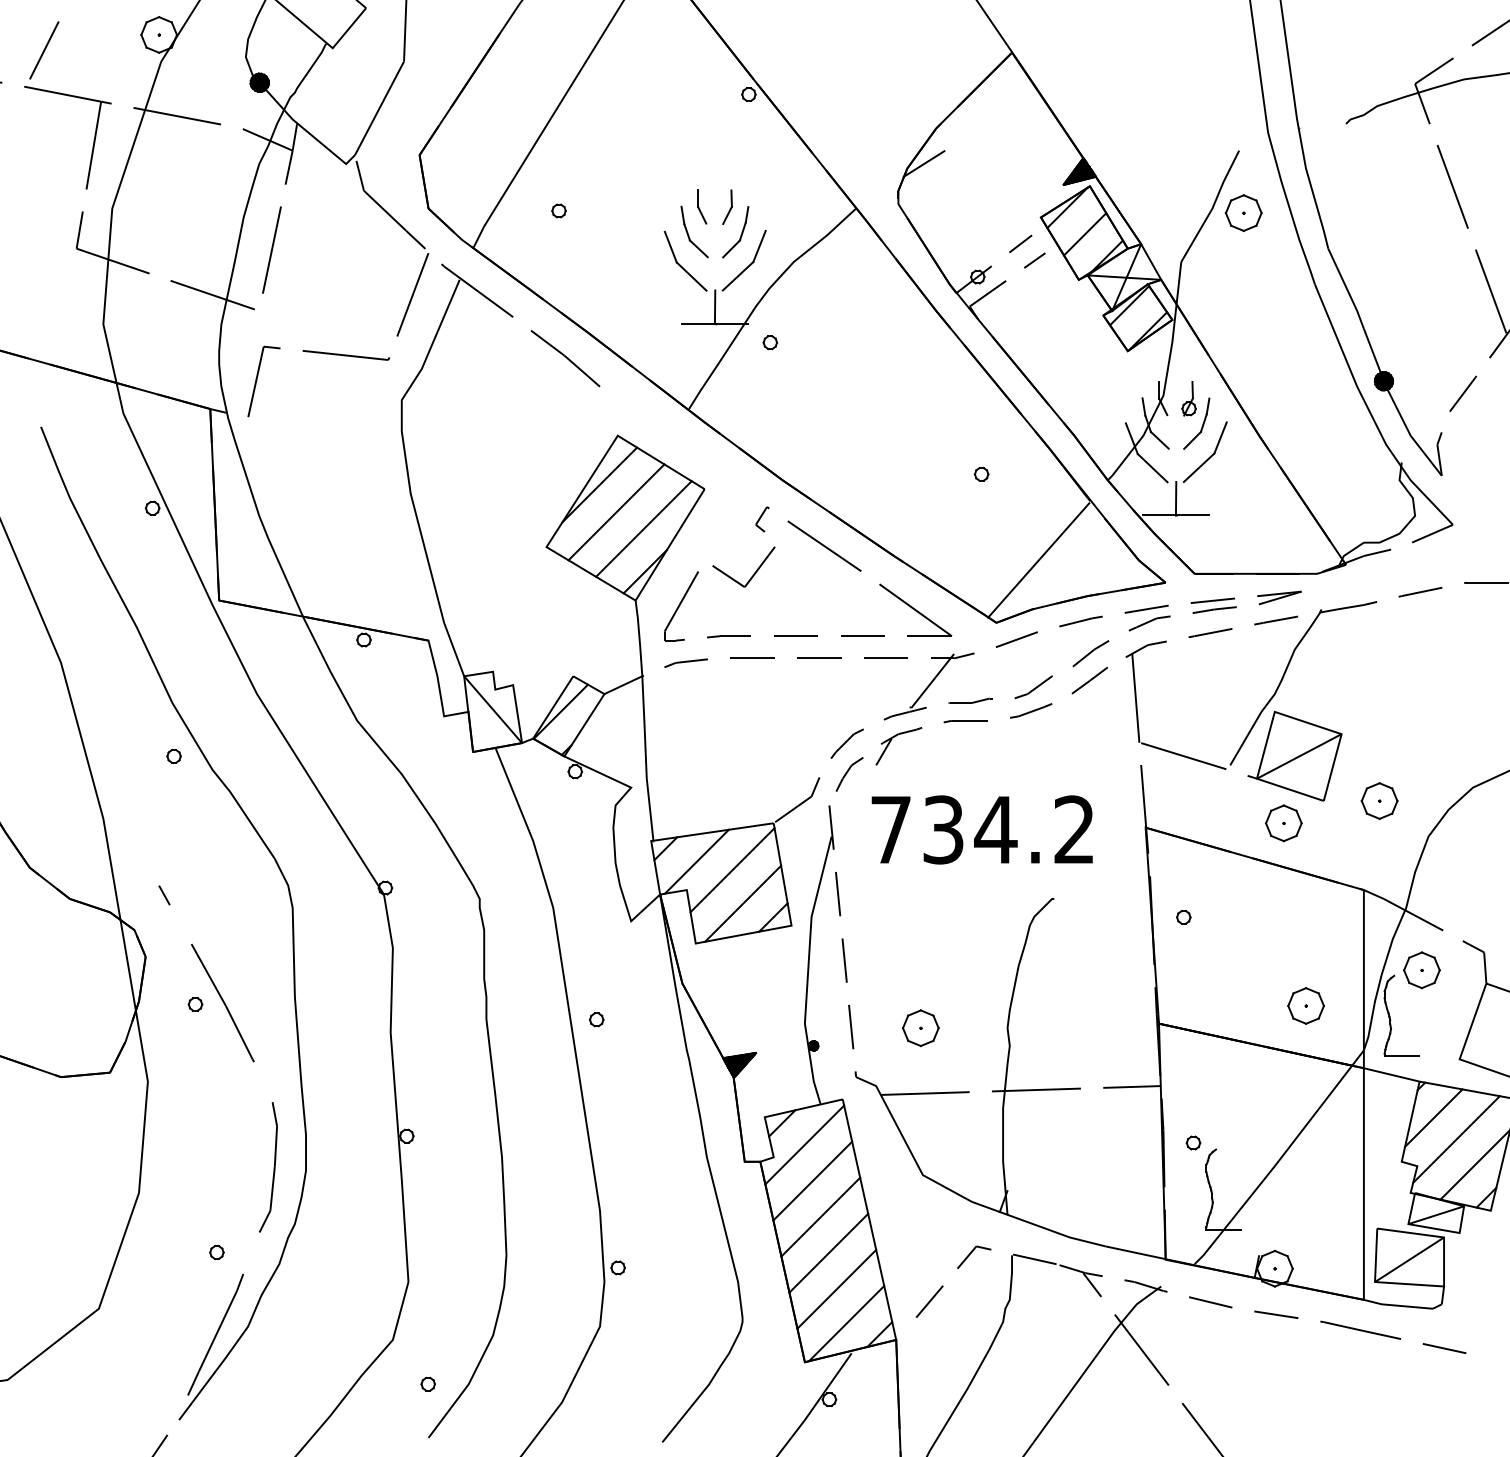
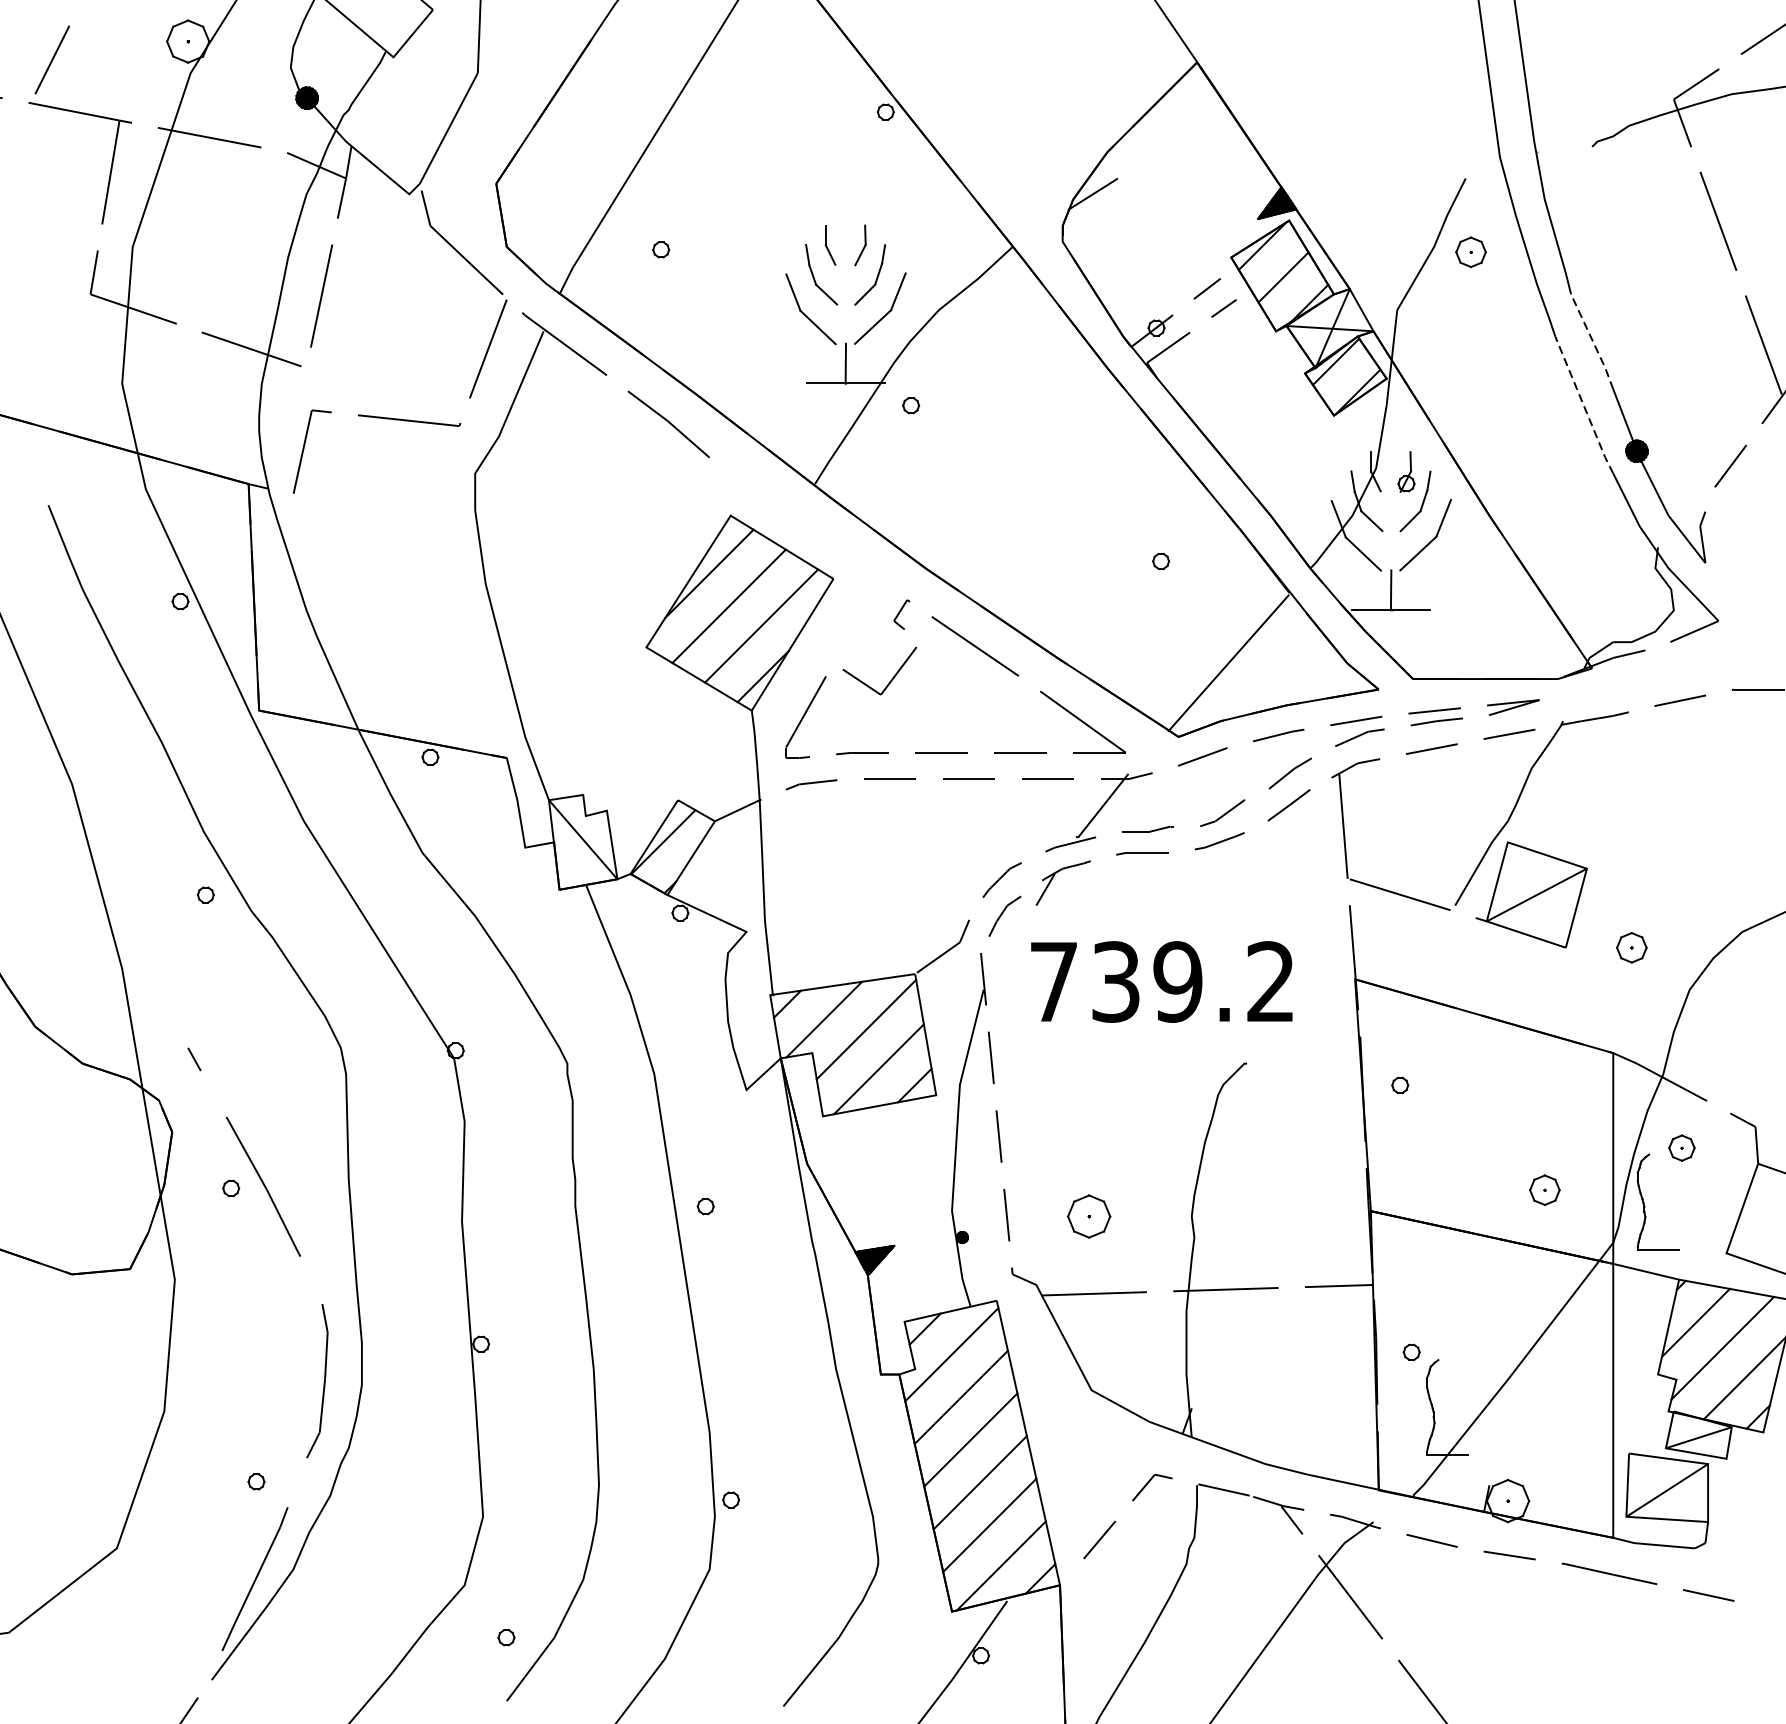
part: (1243, 212) -> (1470, 251), size x0.7
line: (1347, 289) -> (1593, 342), solid -> dashed
line: (1338, 342) -> (1583, 405), solid -> dashed
part: (1379, 800) -> (1631, 947), size x0.7
part: (1283, 823) -> (1518, 974), removed
text: (995, 829) -> (1177, 981), 734.2 -> 739.2
part: (1421, 970) -> (1681, 1148), size x0.6
part: (1305, 1005) -> (1544, 1189), size x0.7

